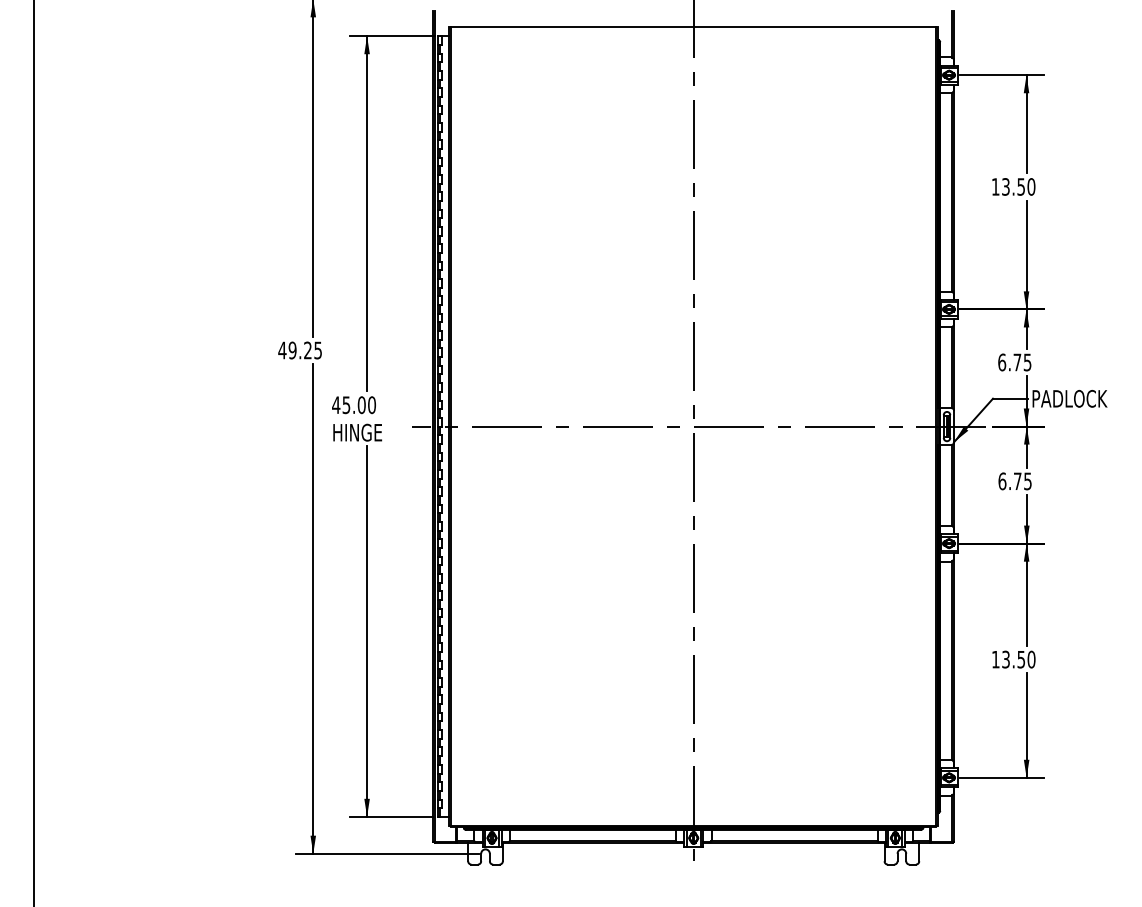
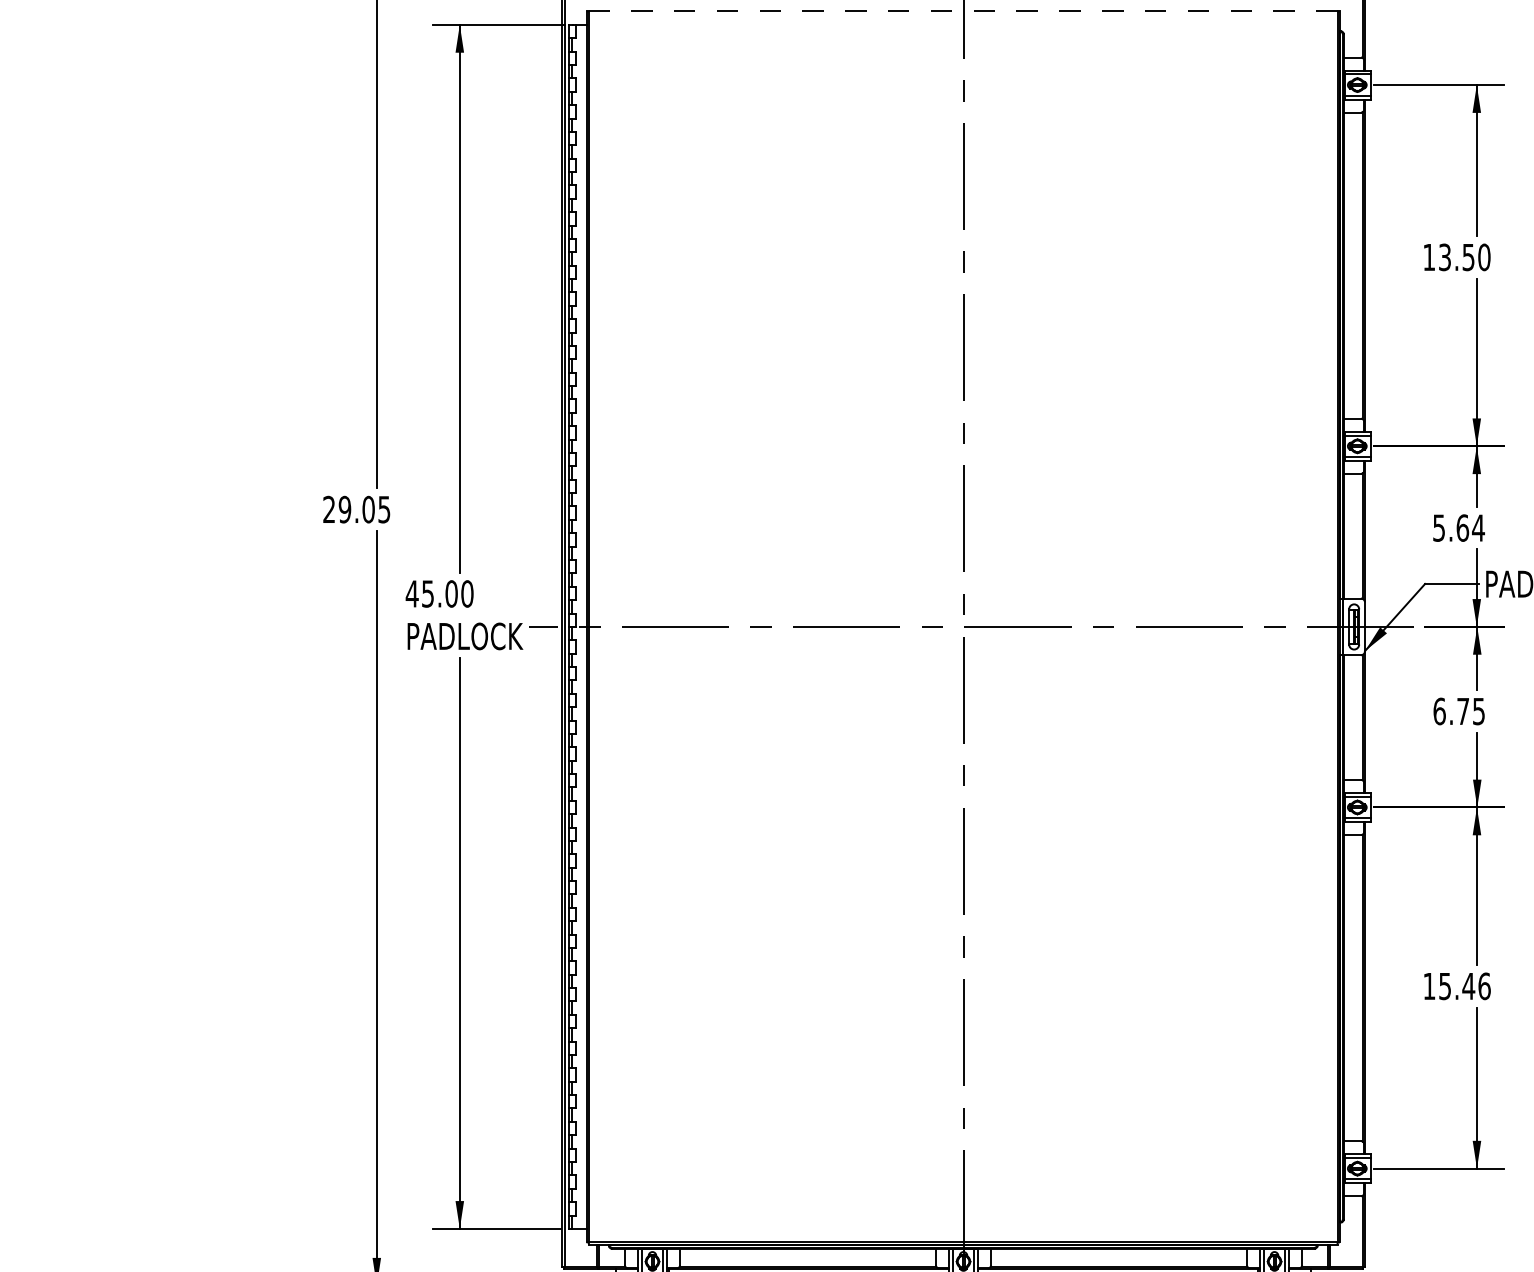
line: (693, 27) -> (963, 11), solid -> dashed
text: (294, 350) -> (347, 509), 49.25 -> 29.05
text: (1014, 362) -> (1458, 528), 6.75 -> 5.64
text: (371, 432) -> (466, 636), HINGE -> PADLOCK
text: (1018, 659) -> (1464, 986), 13.50 -> 15.46

